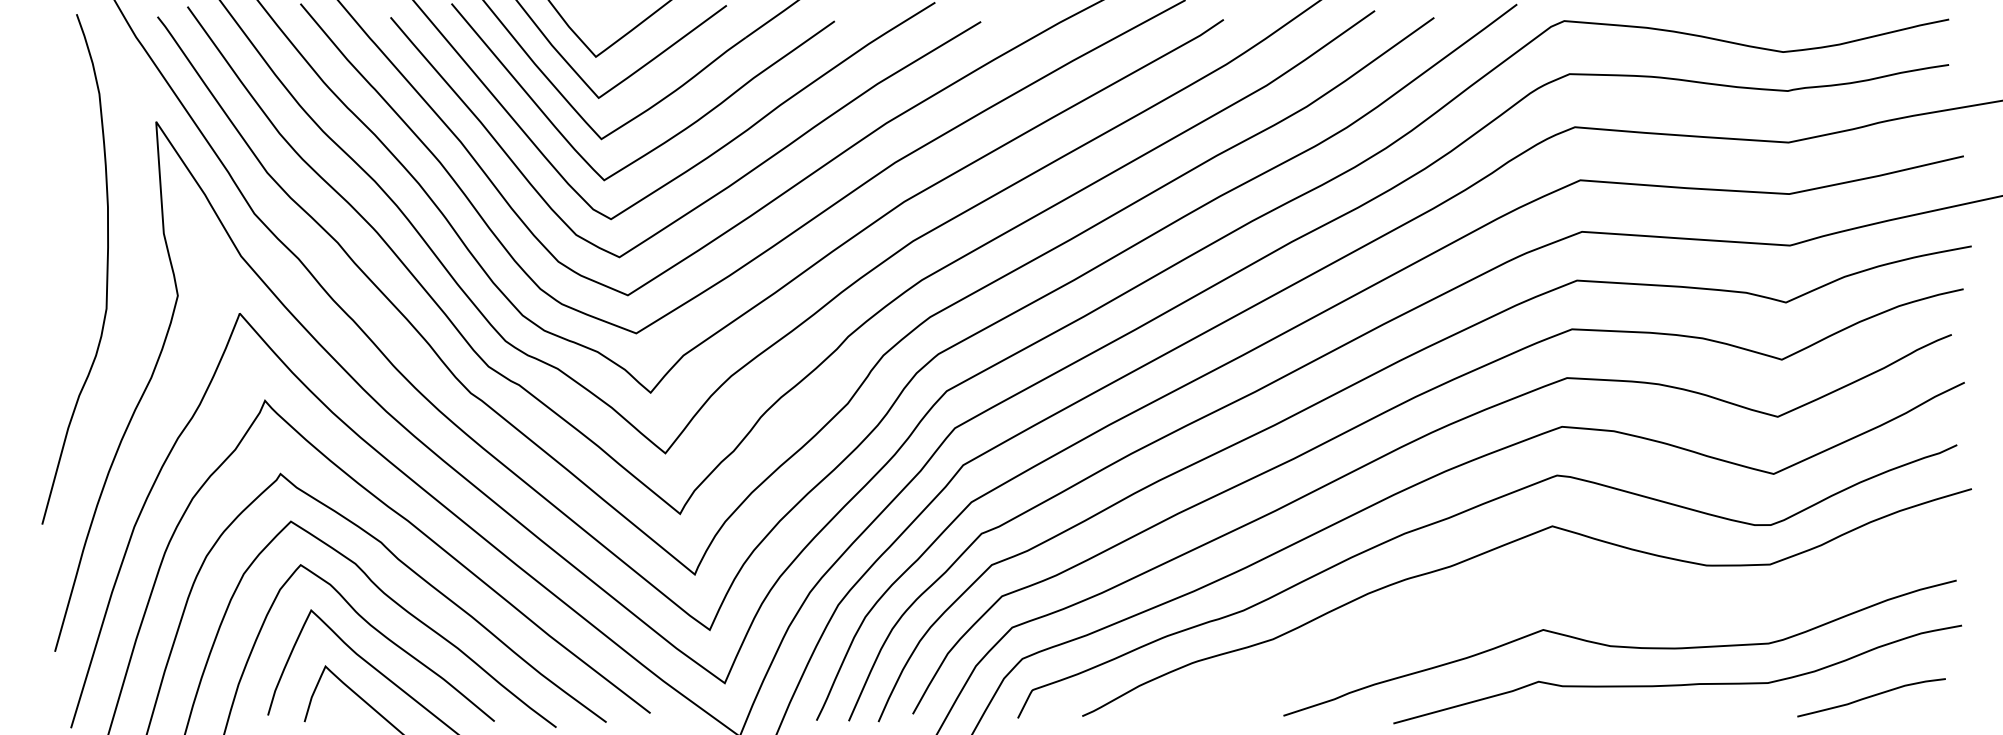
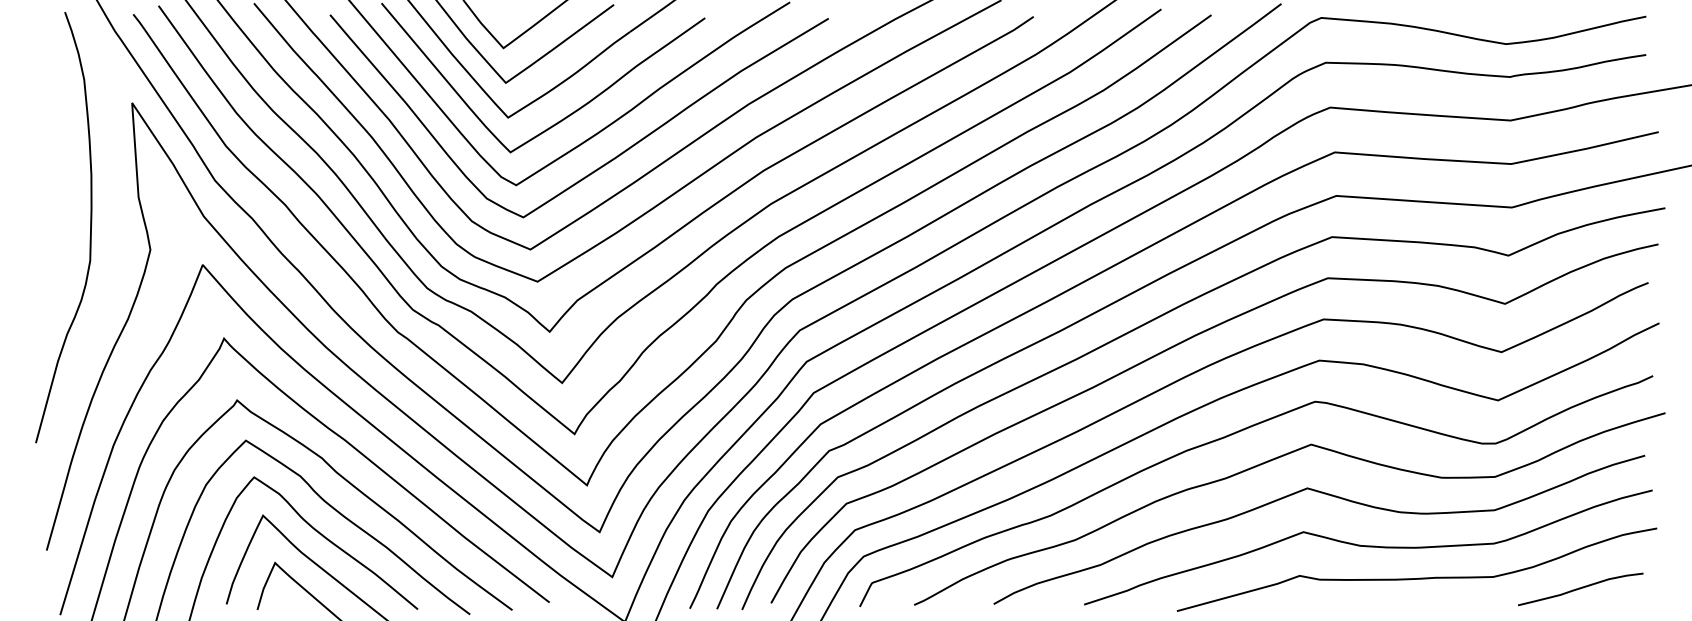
curve: (1572, 586) -> (1328, 495), added

